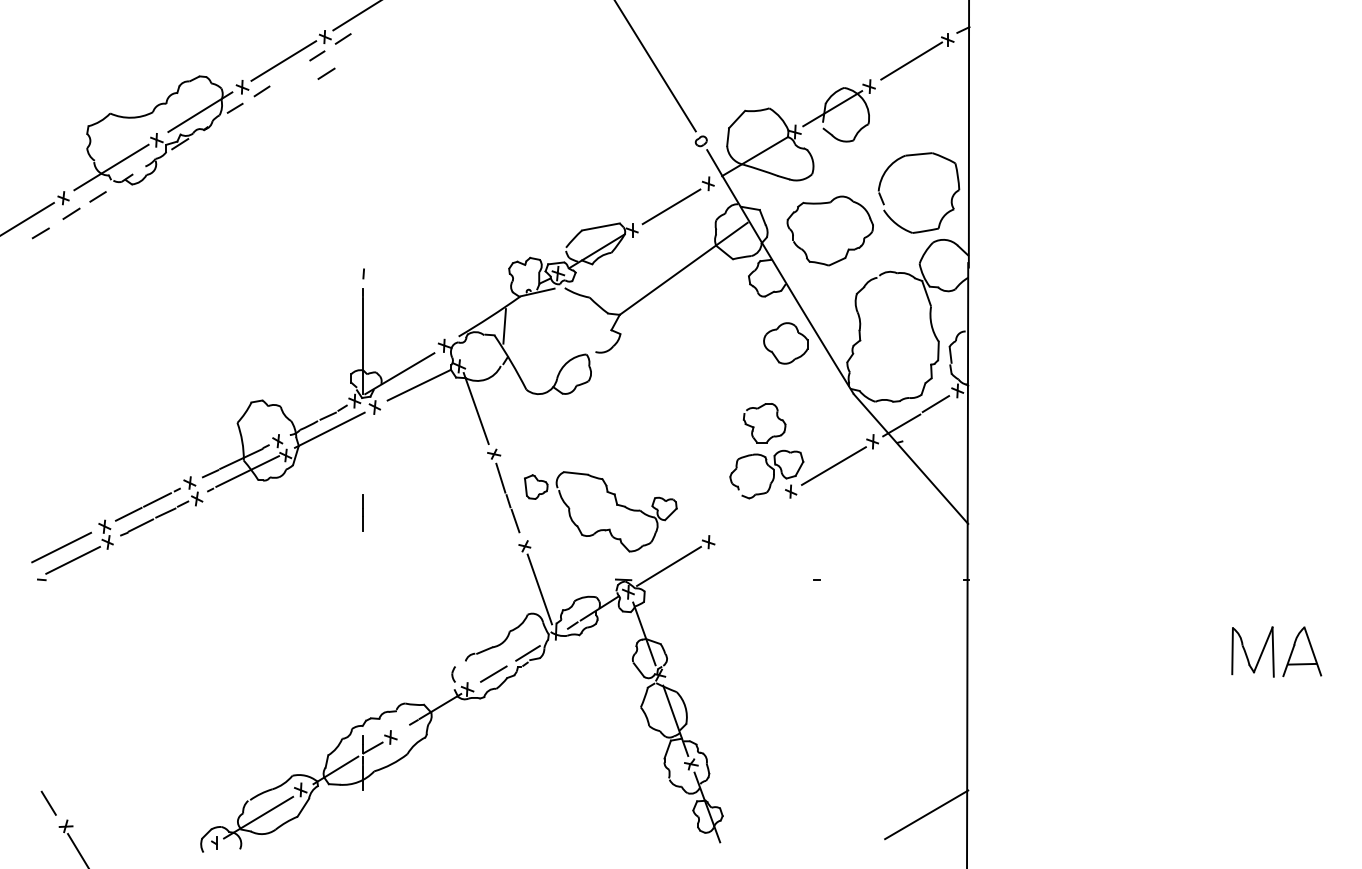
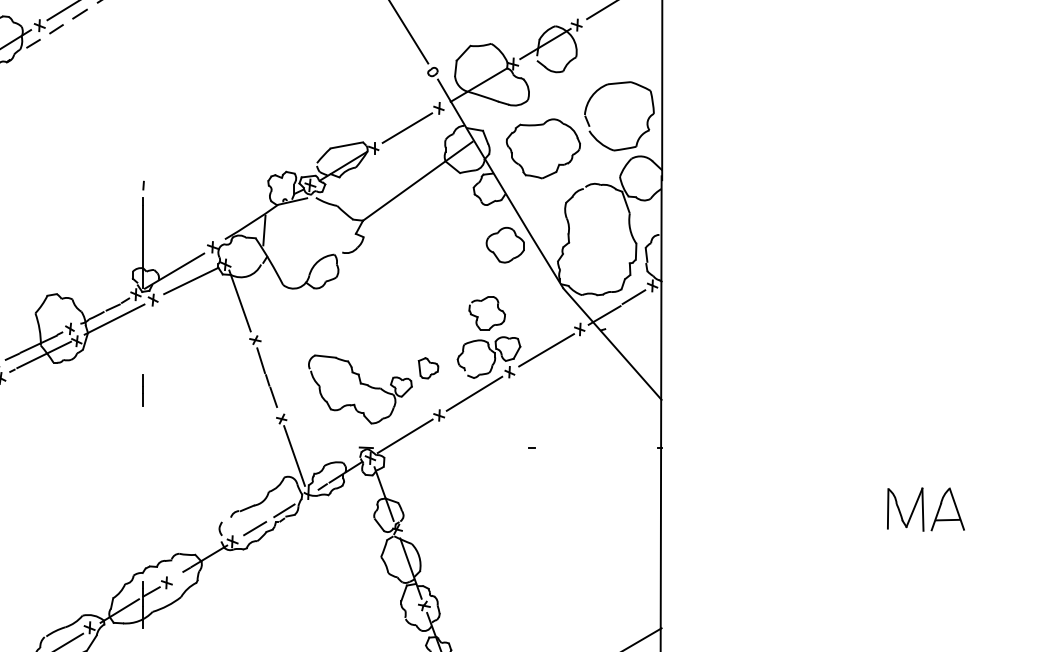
line: (326, 73) -> (80, 13), moved
part: (536, 486) -> (428, 367), moved
line: (749, 516) -> (474, 393), added

